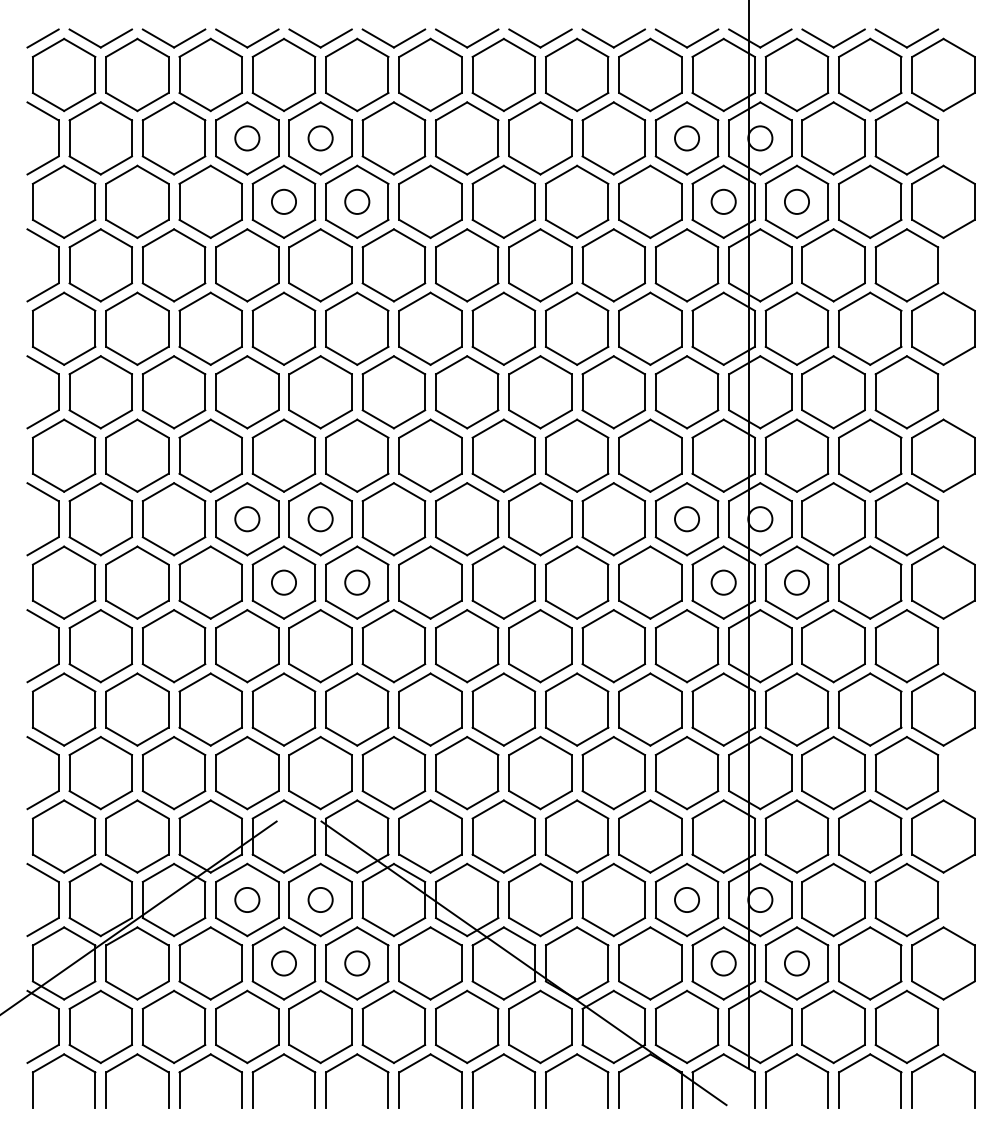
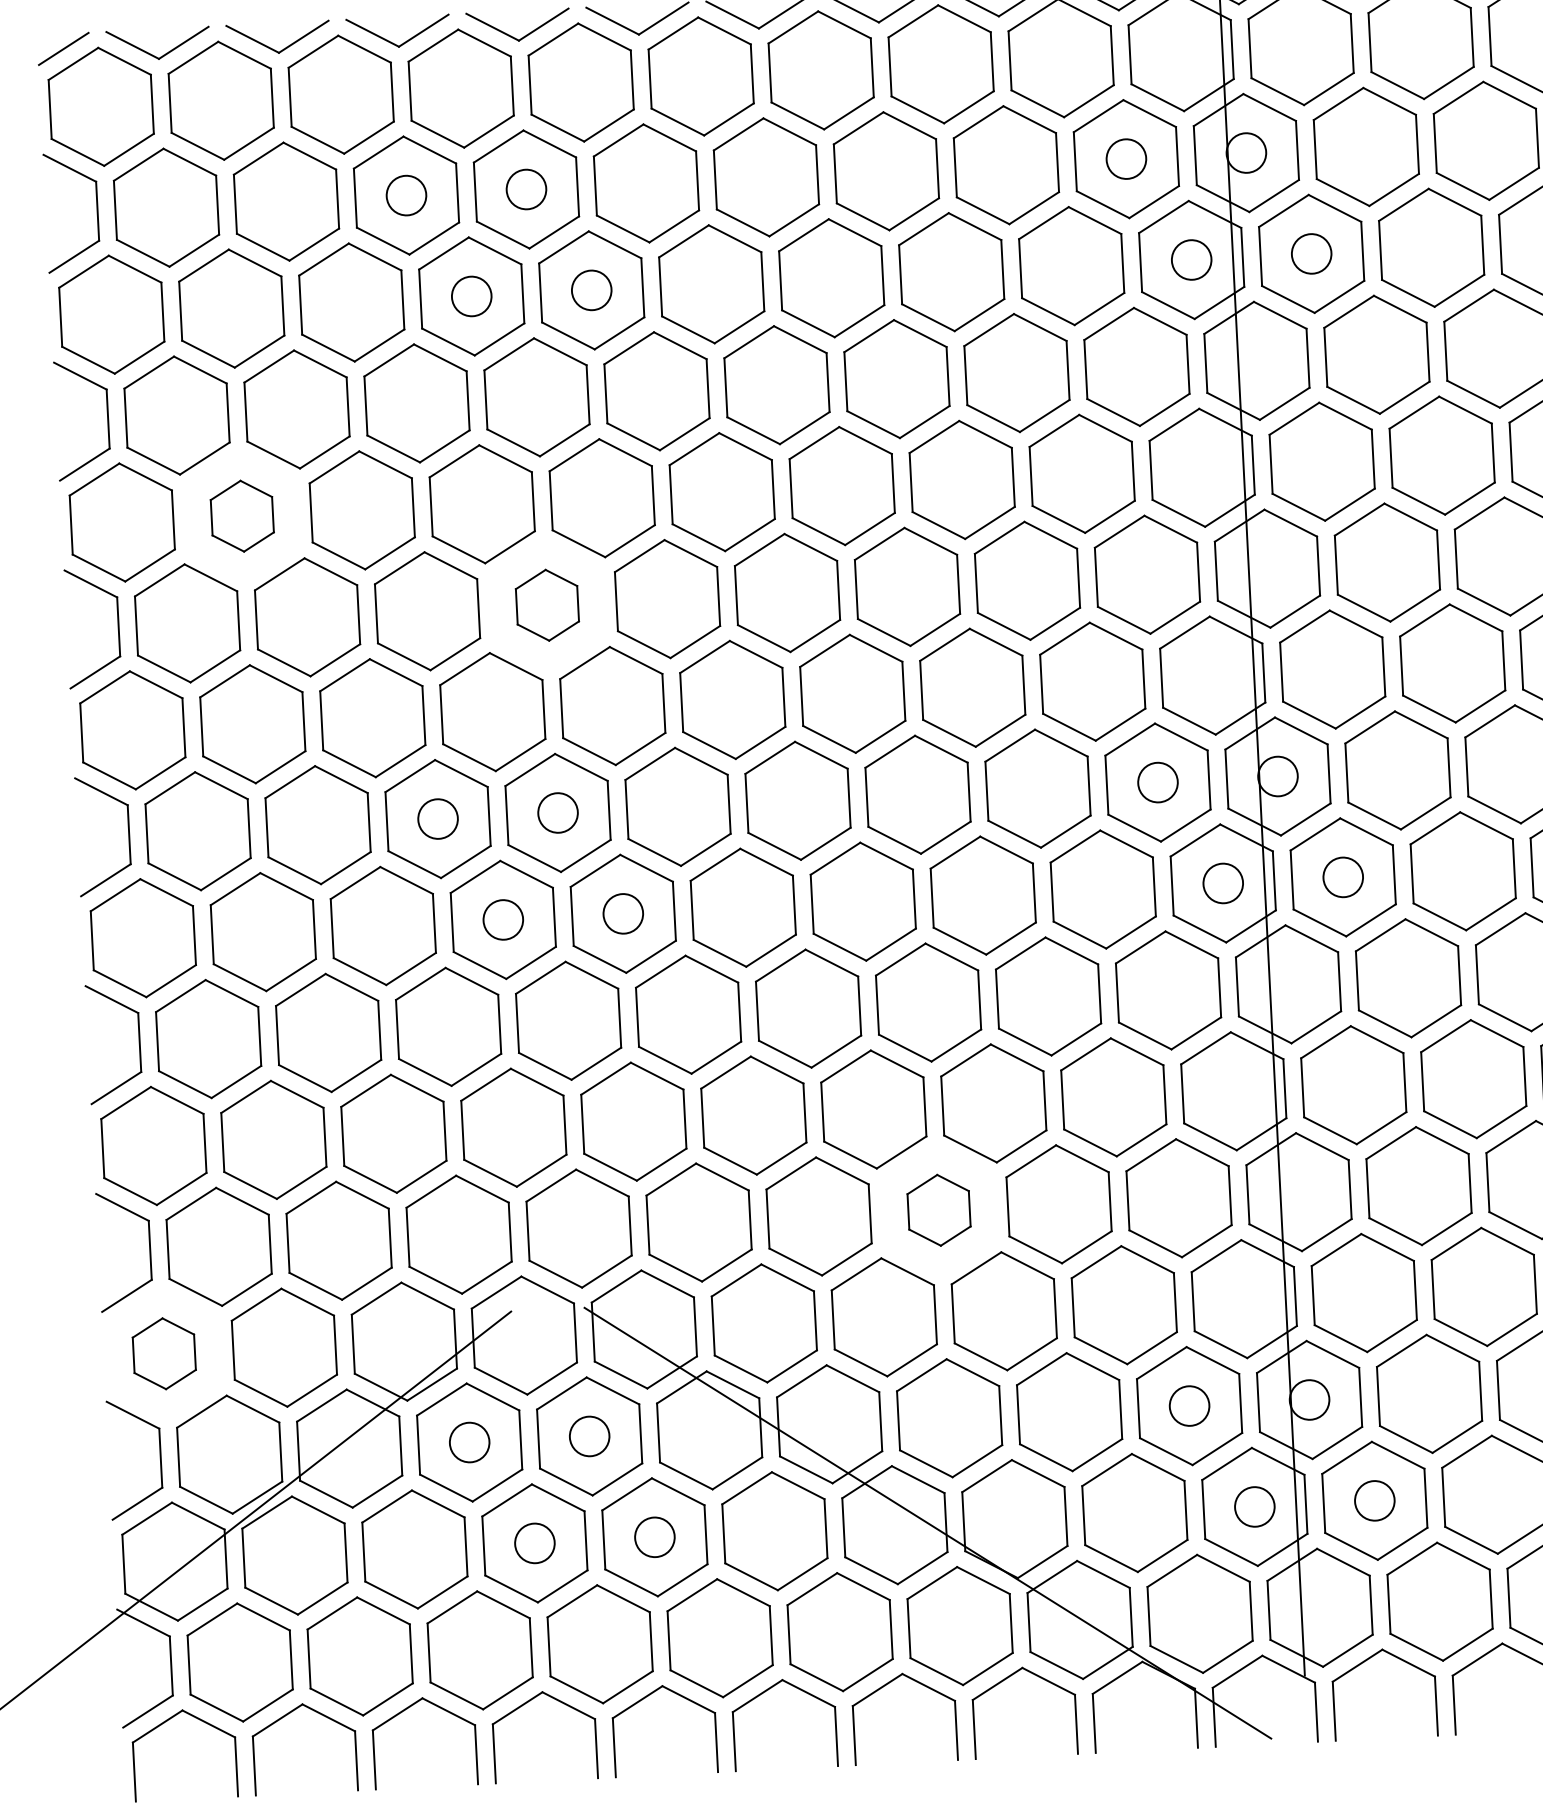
part: (137, 328) -> (242, 515), size x0.6
part: (320, 392) -> (547, 605), size x0.6
part: (540, 772) -> (939, 1209), size x0.6
part: (63, 836) -> (163, 1353), size x0.6

